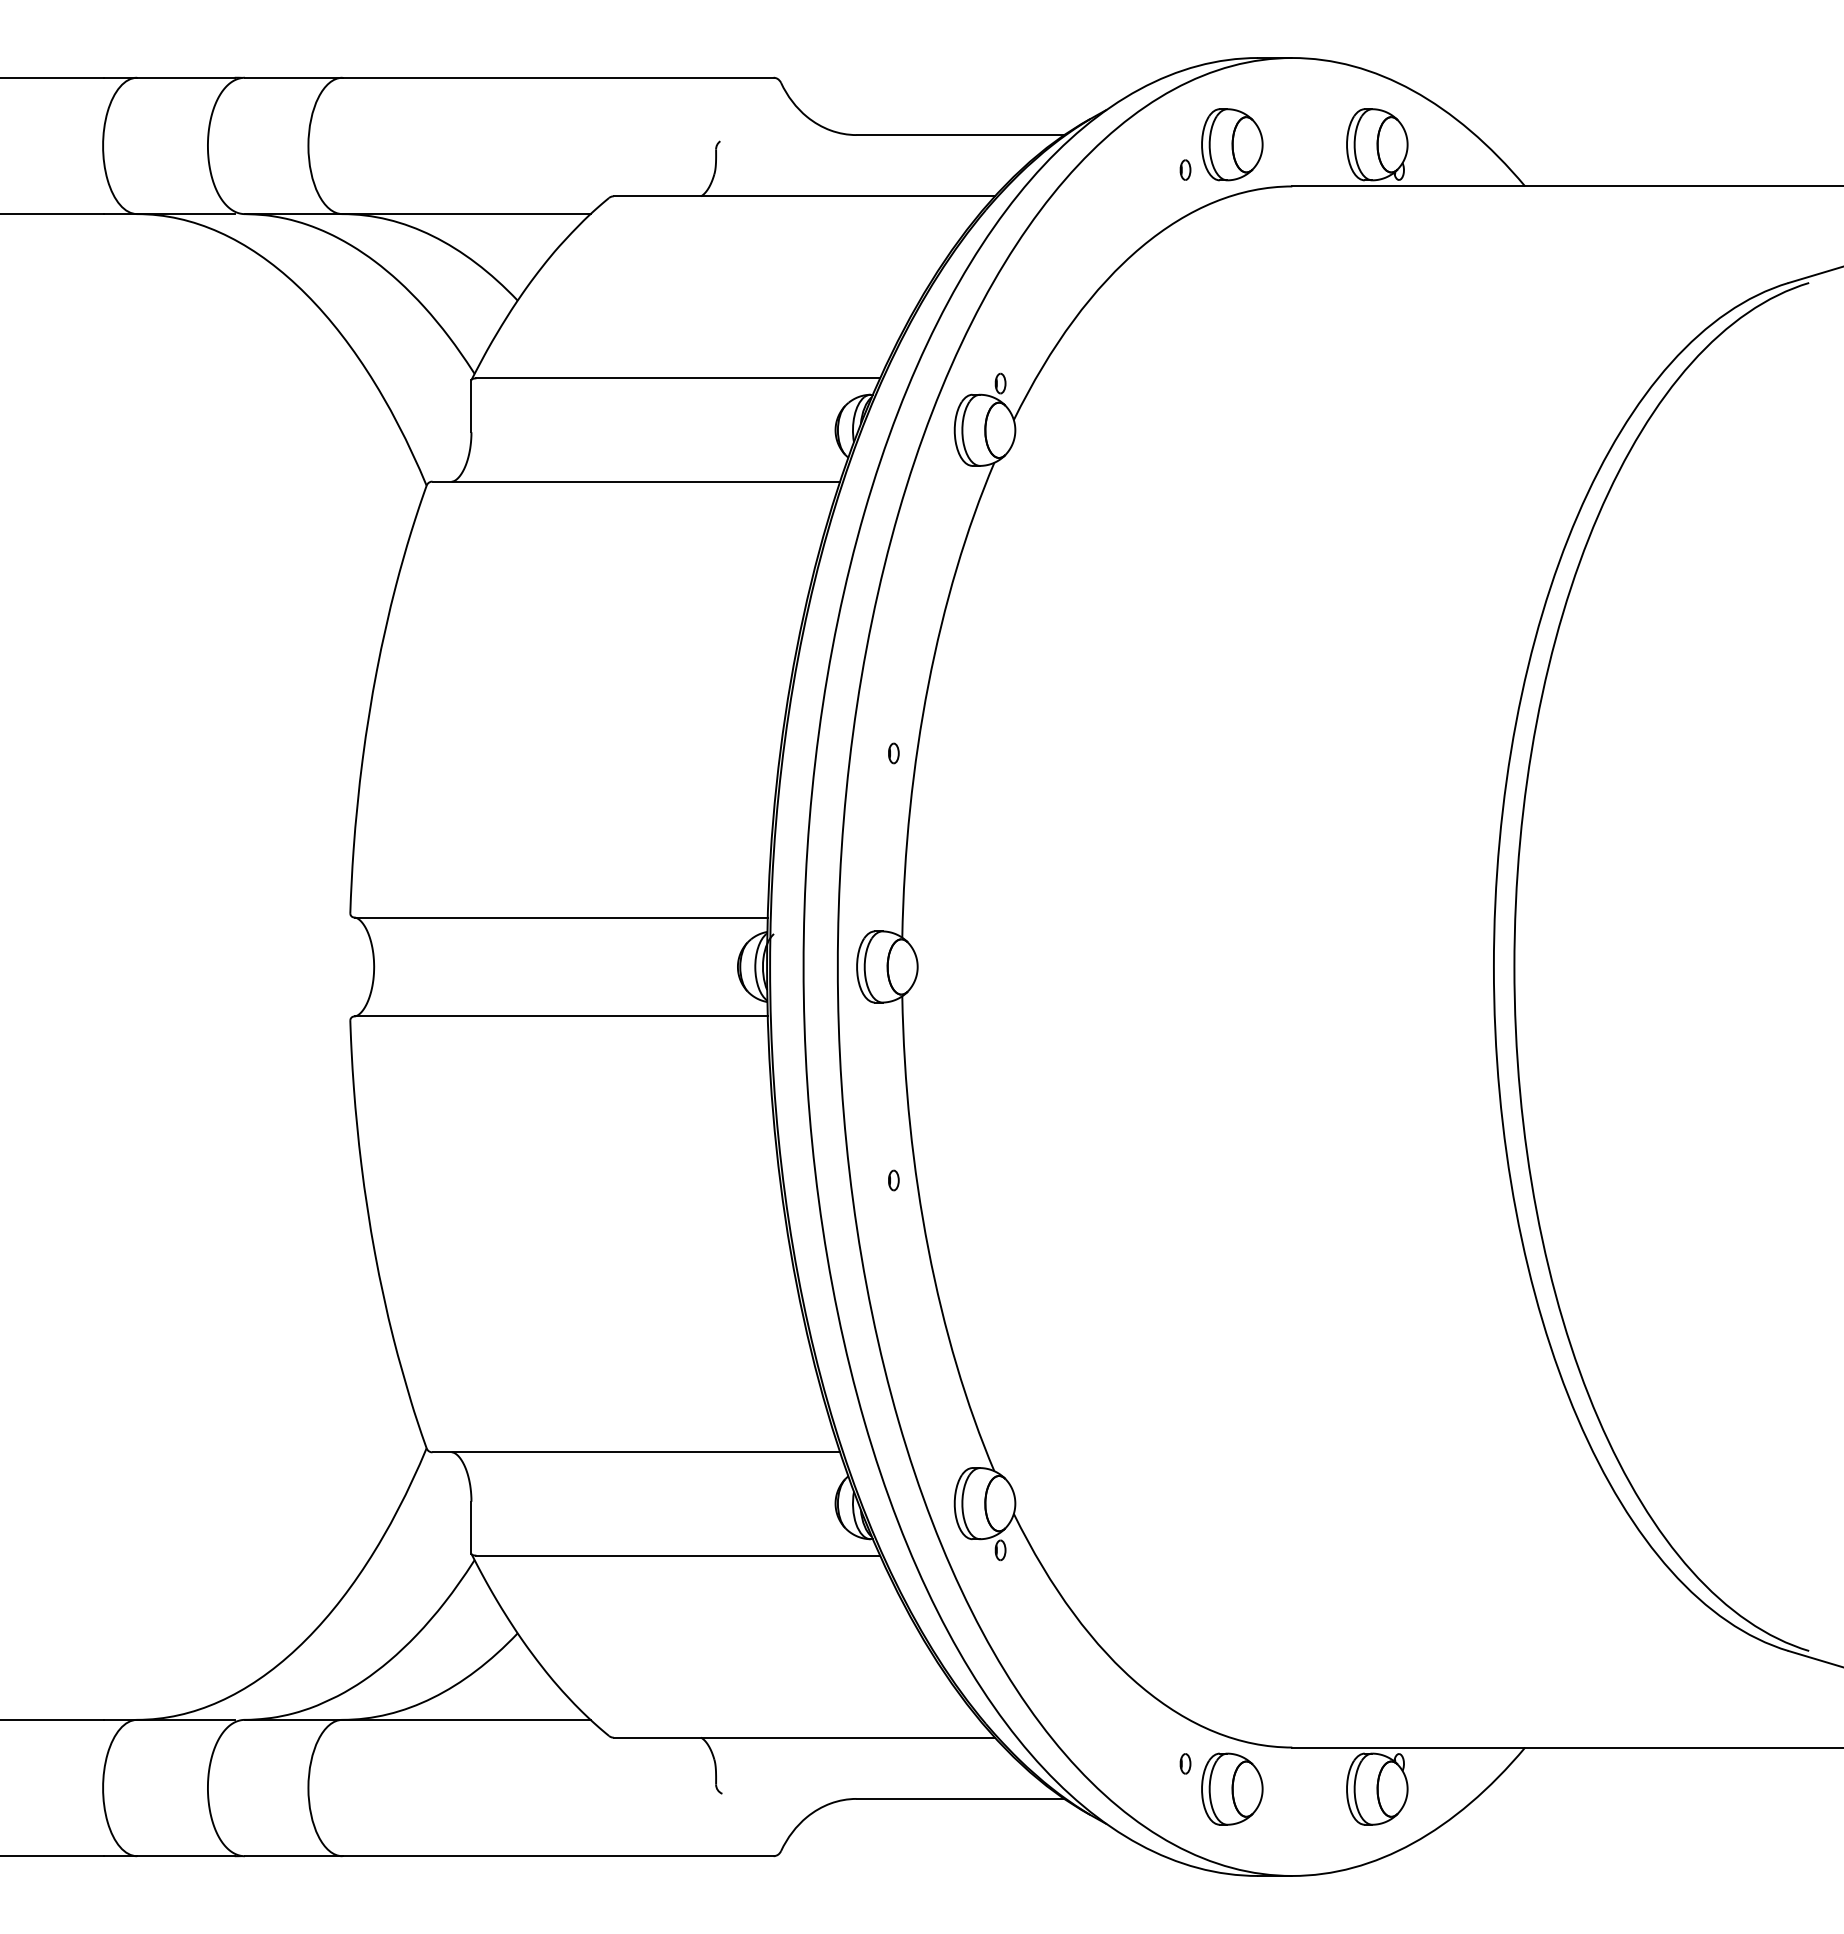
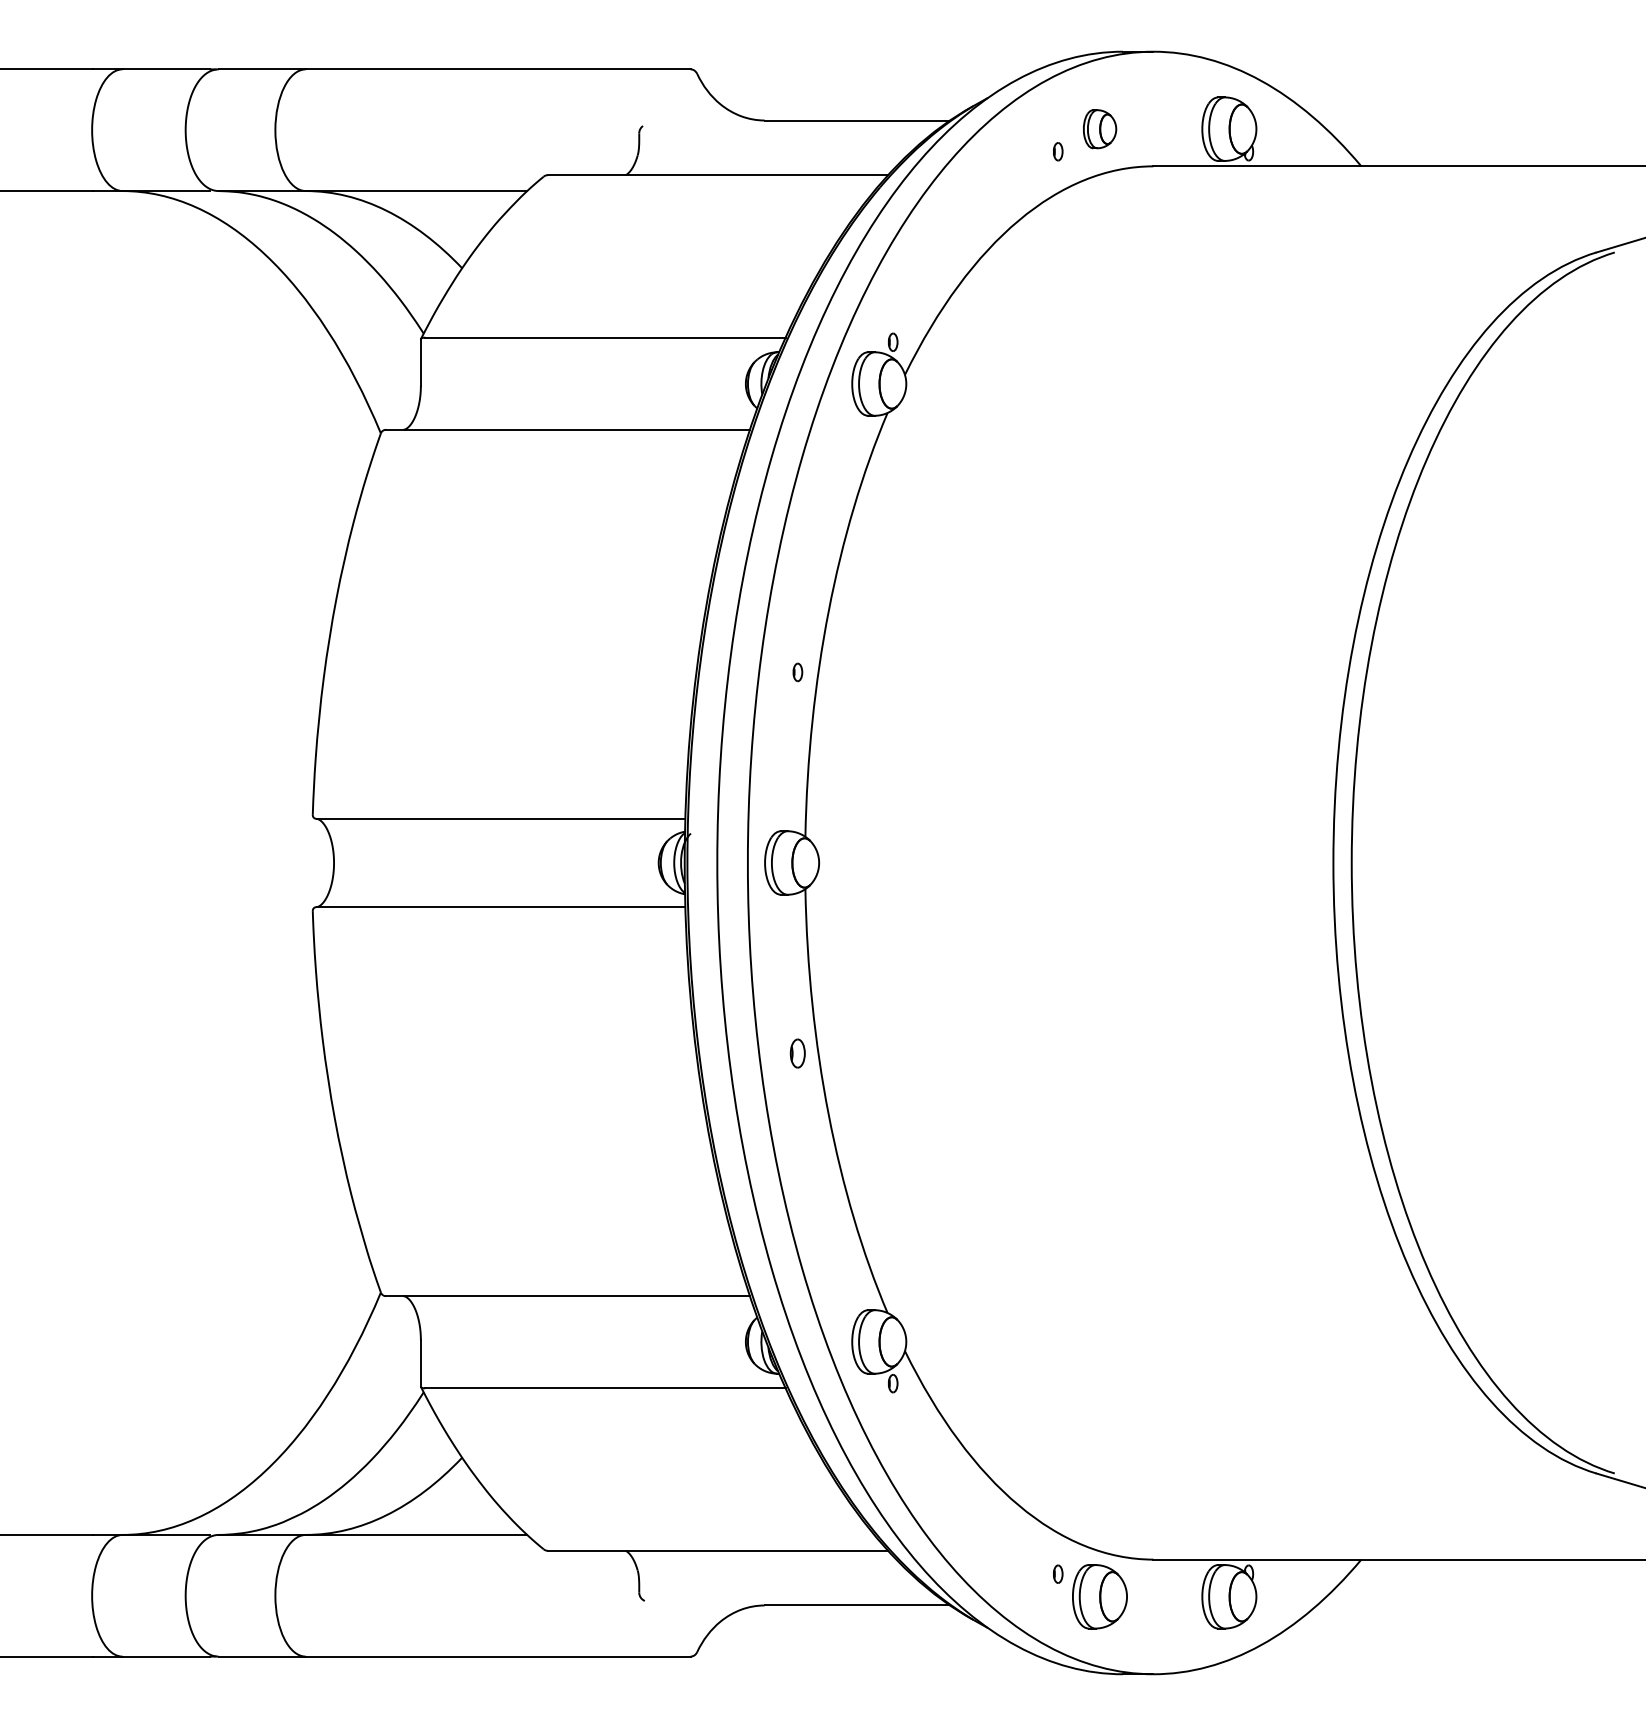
part: (1232, 144) -> (1100, 128), size x0.6
part: (893, 1180) -> (797, 1053), size x1.6

